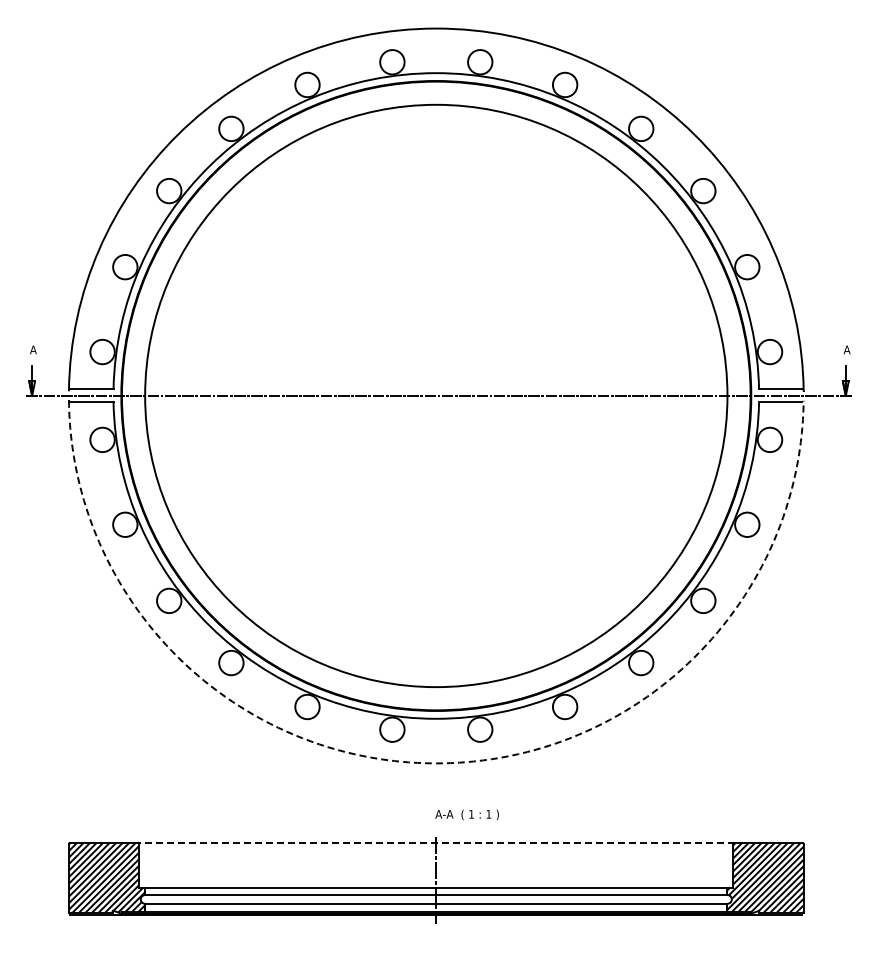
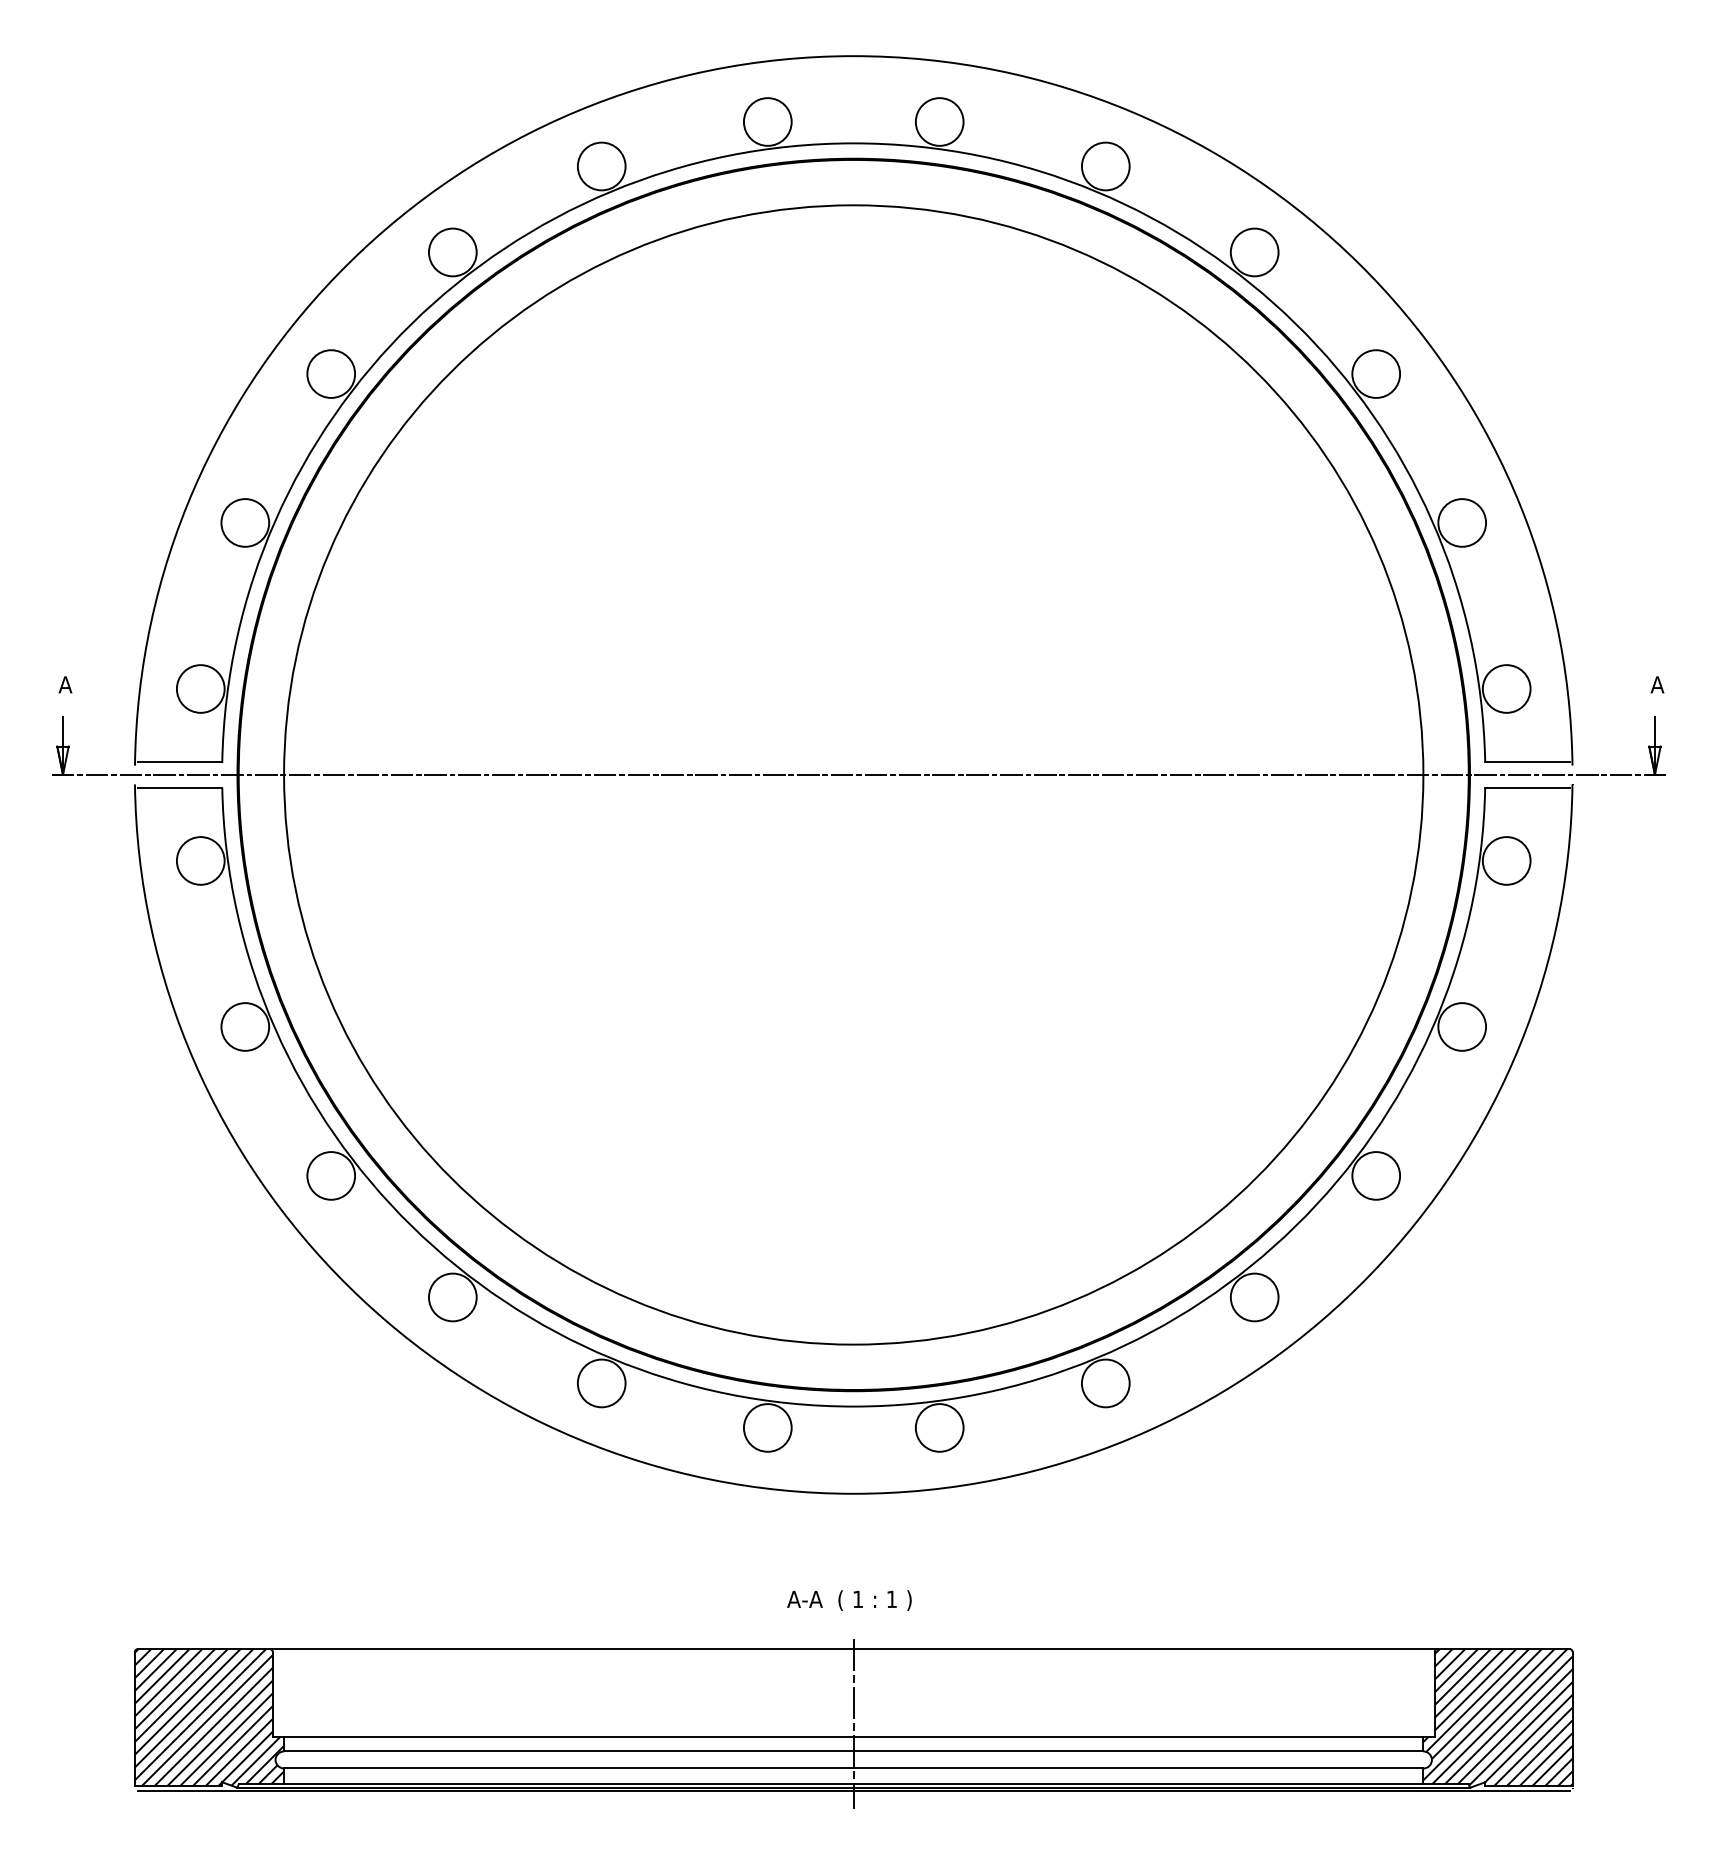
arc: (436, 763) -> (854, 1494), dashed -> solid
text: (466, 814) -> (848, 1599), moved
line: (435, 842) -> (852, 1648), dashed -> solid

